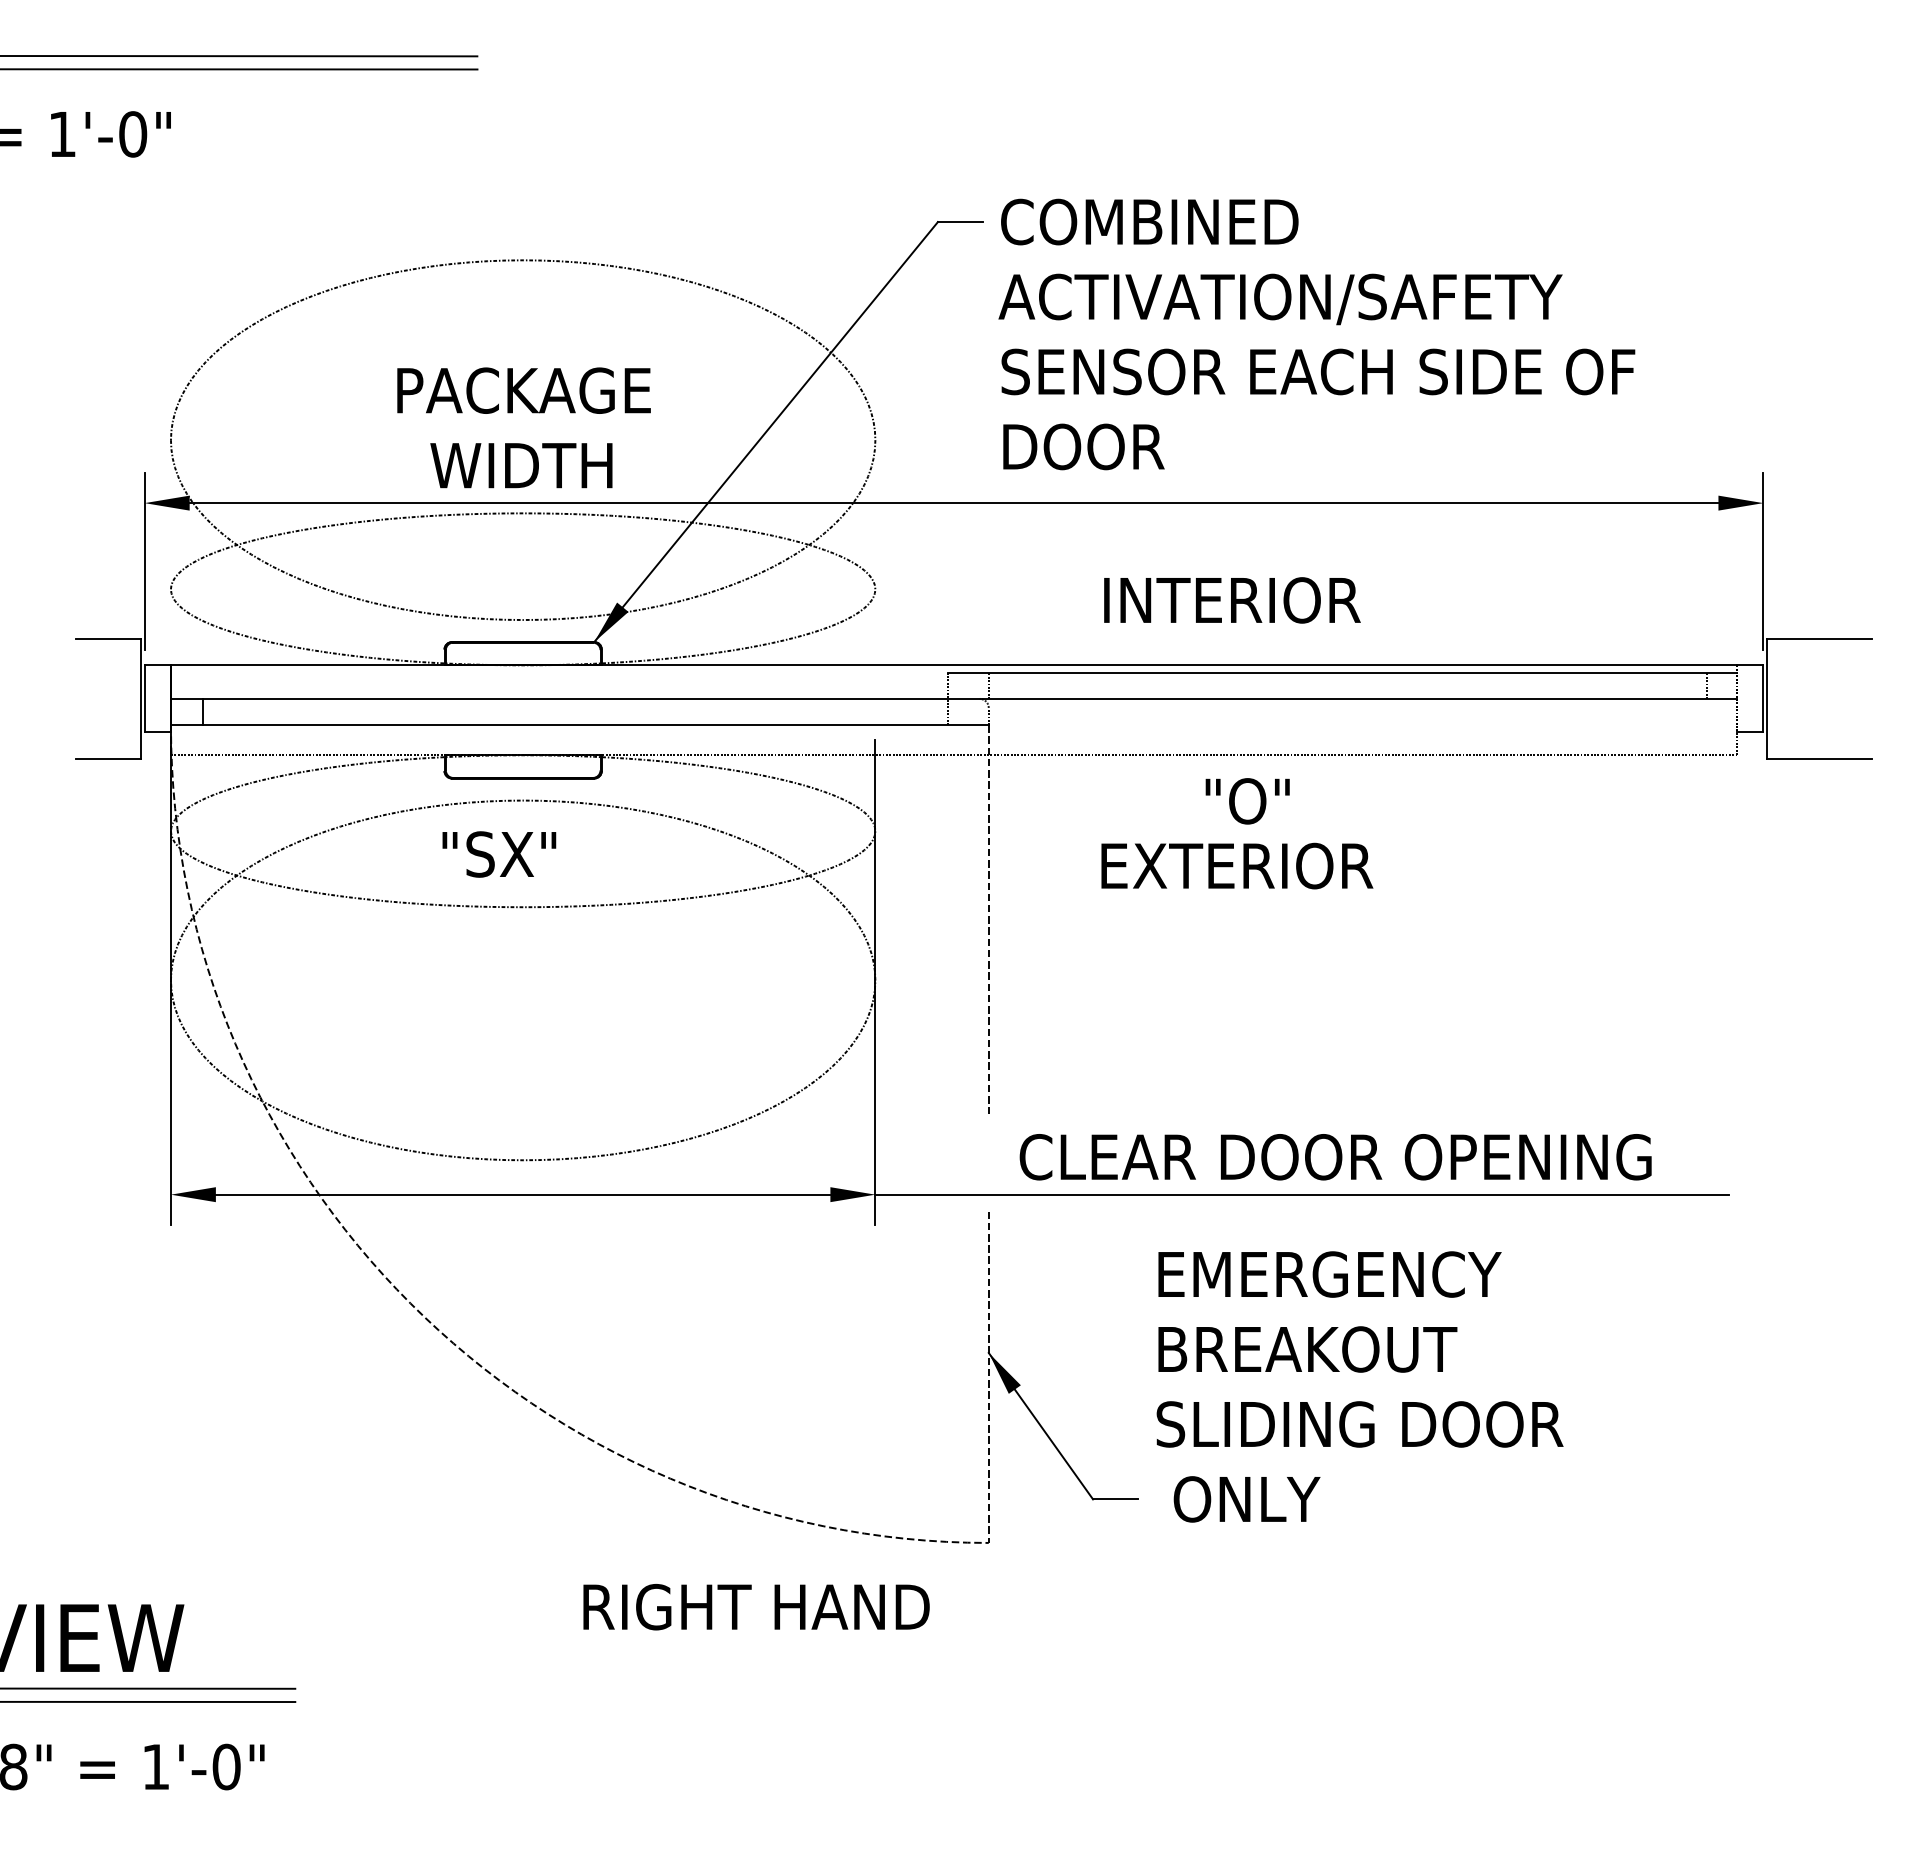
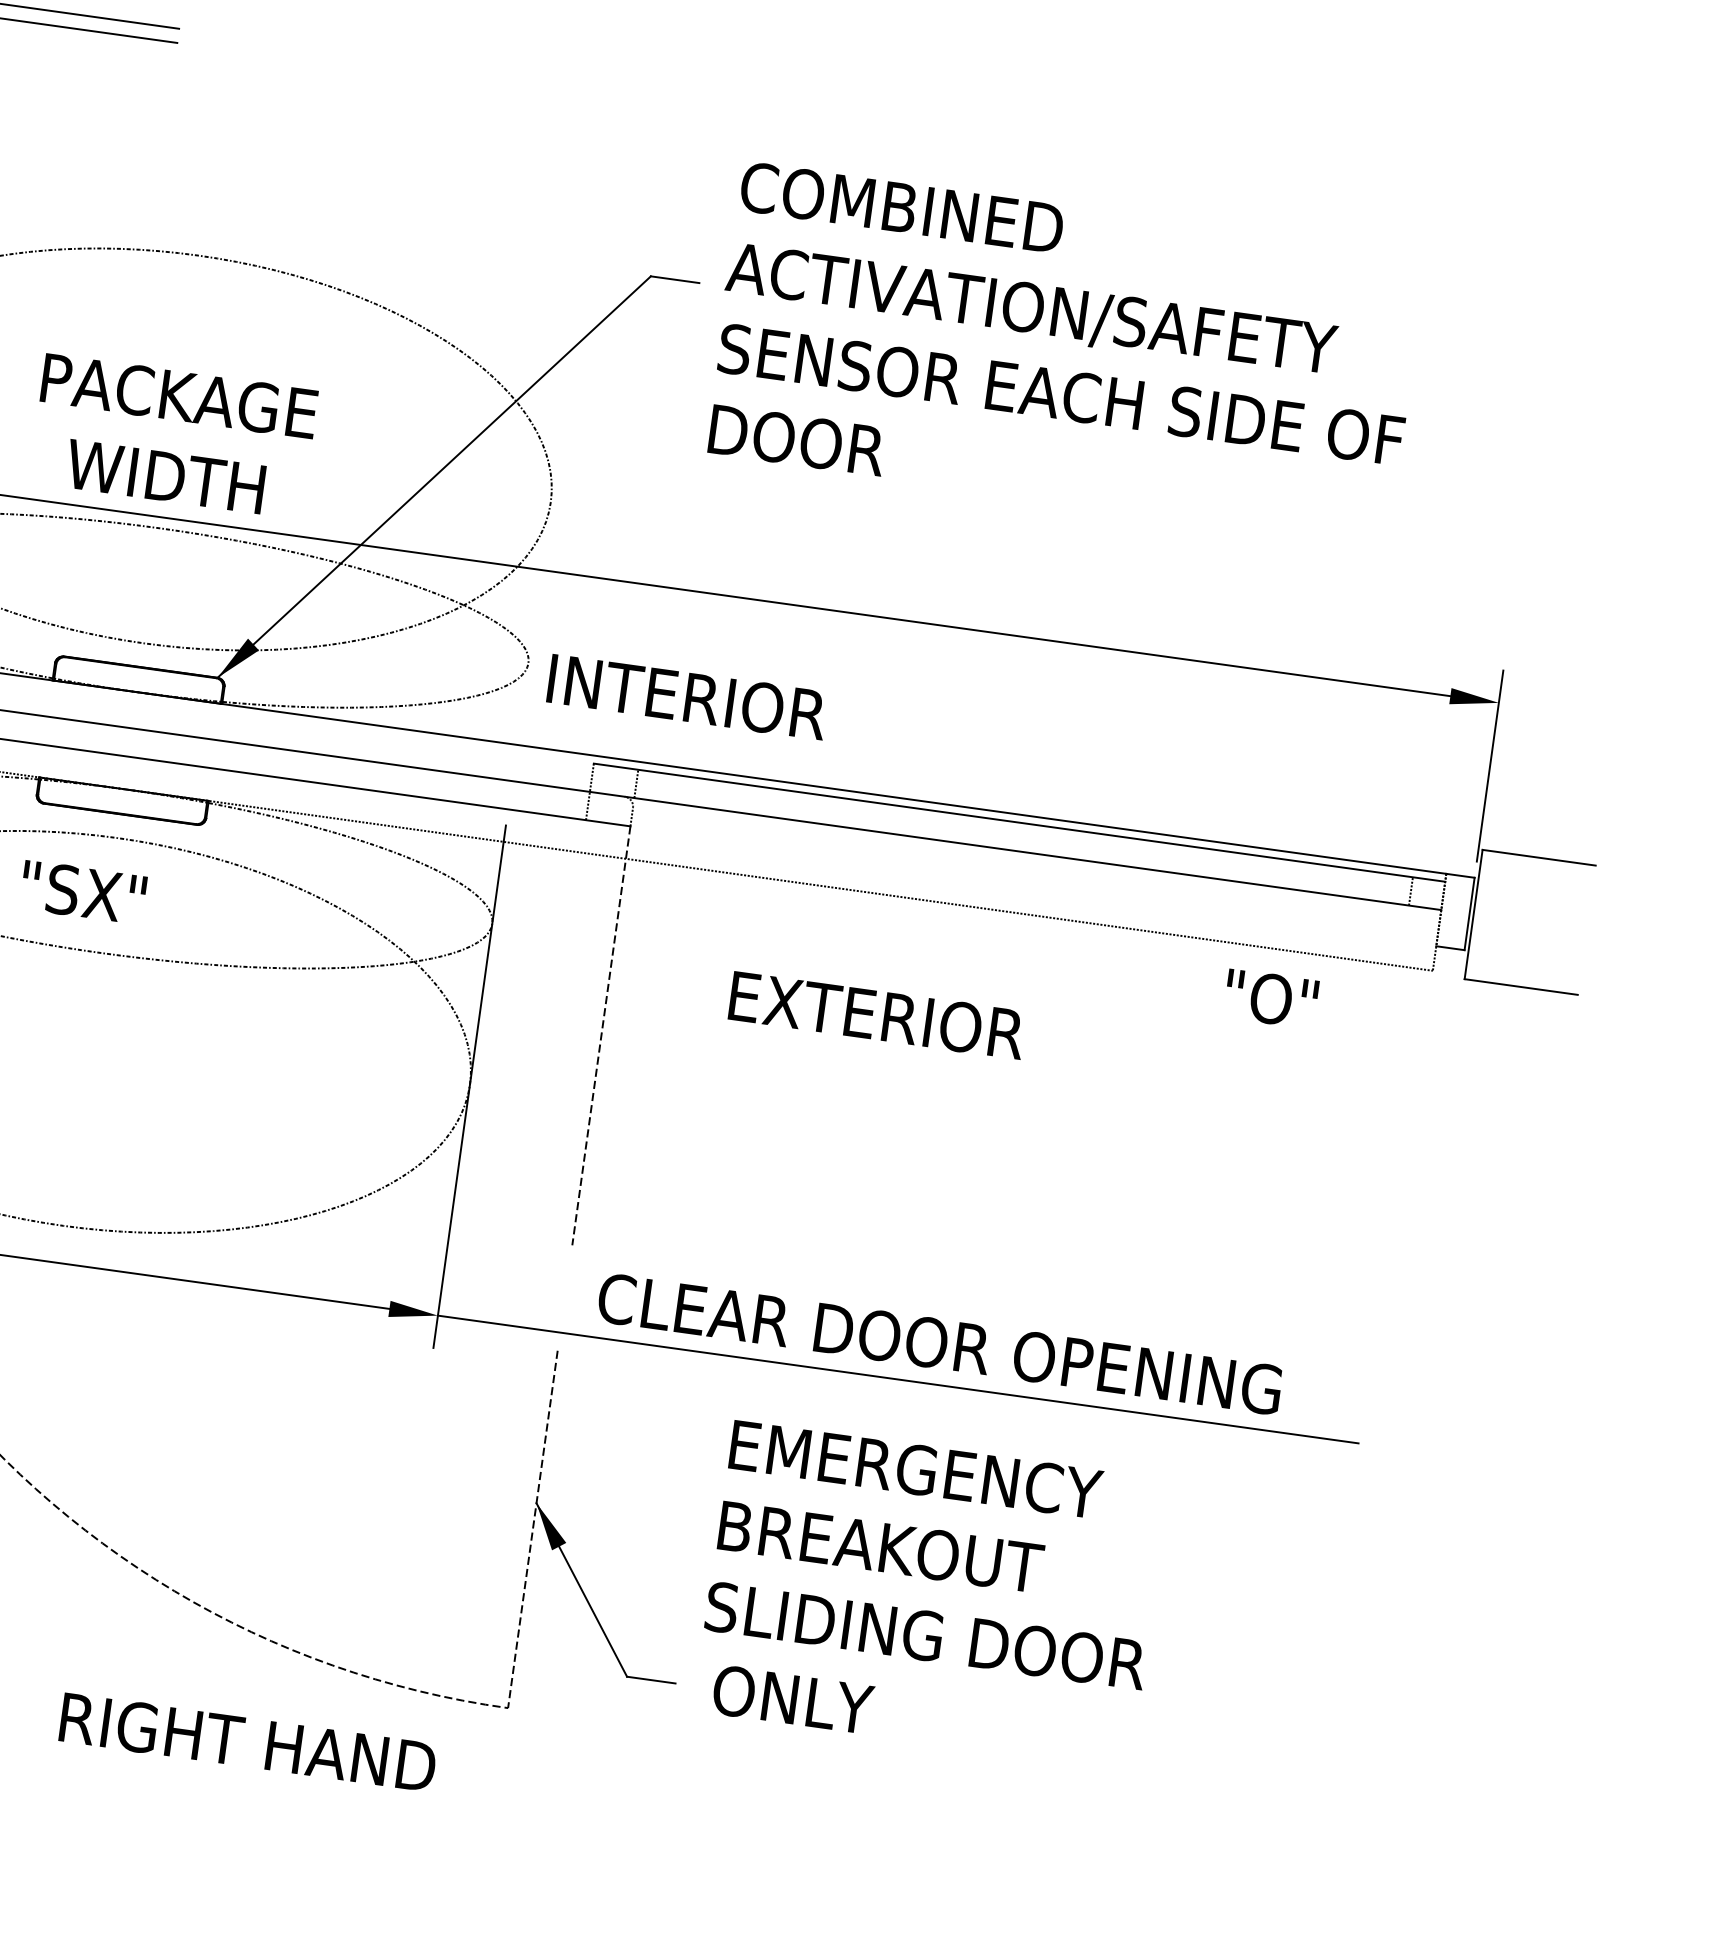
text: (1316, 334) -> (1064, 354), moved
text: (1232, 600) -> (687, 697), moved
text: (1247, 801) -> (1271, 999), moved

